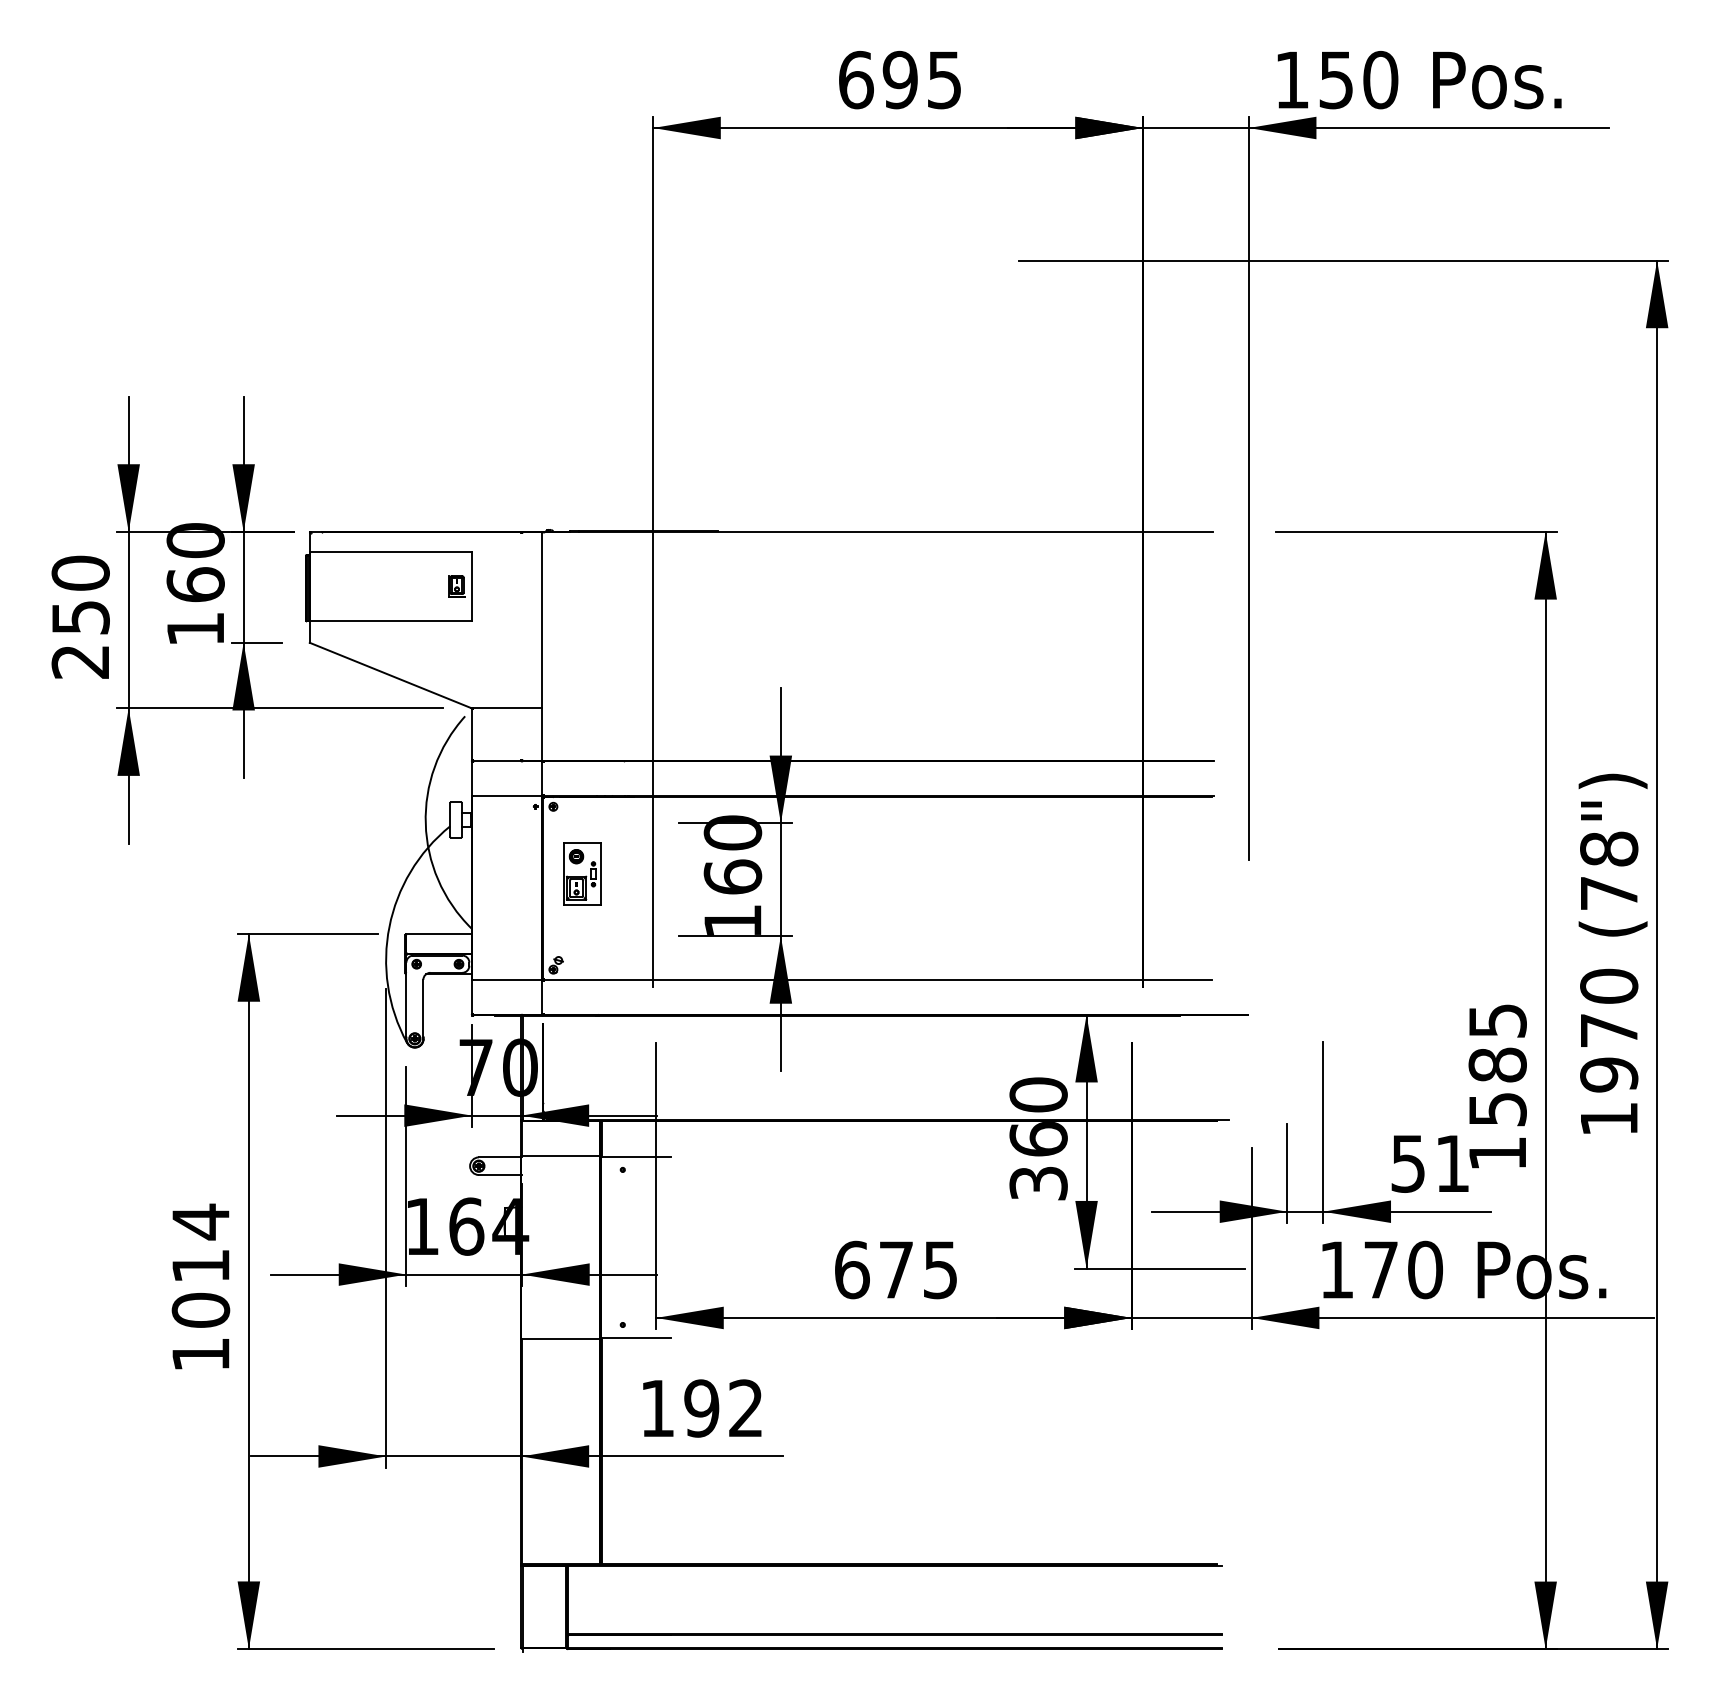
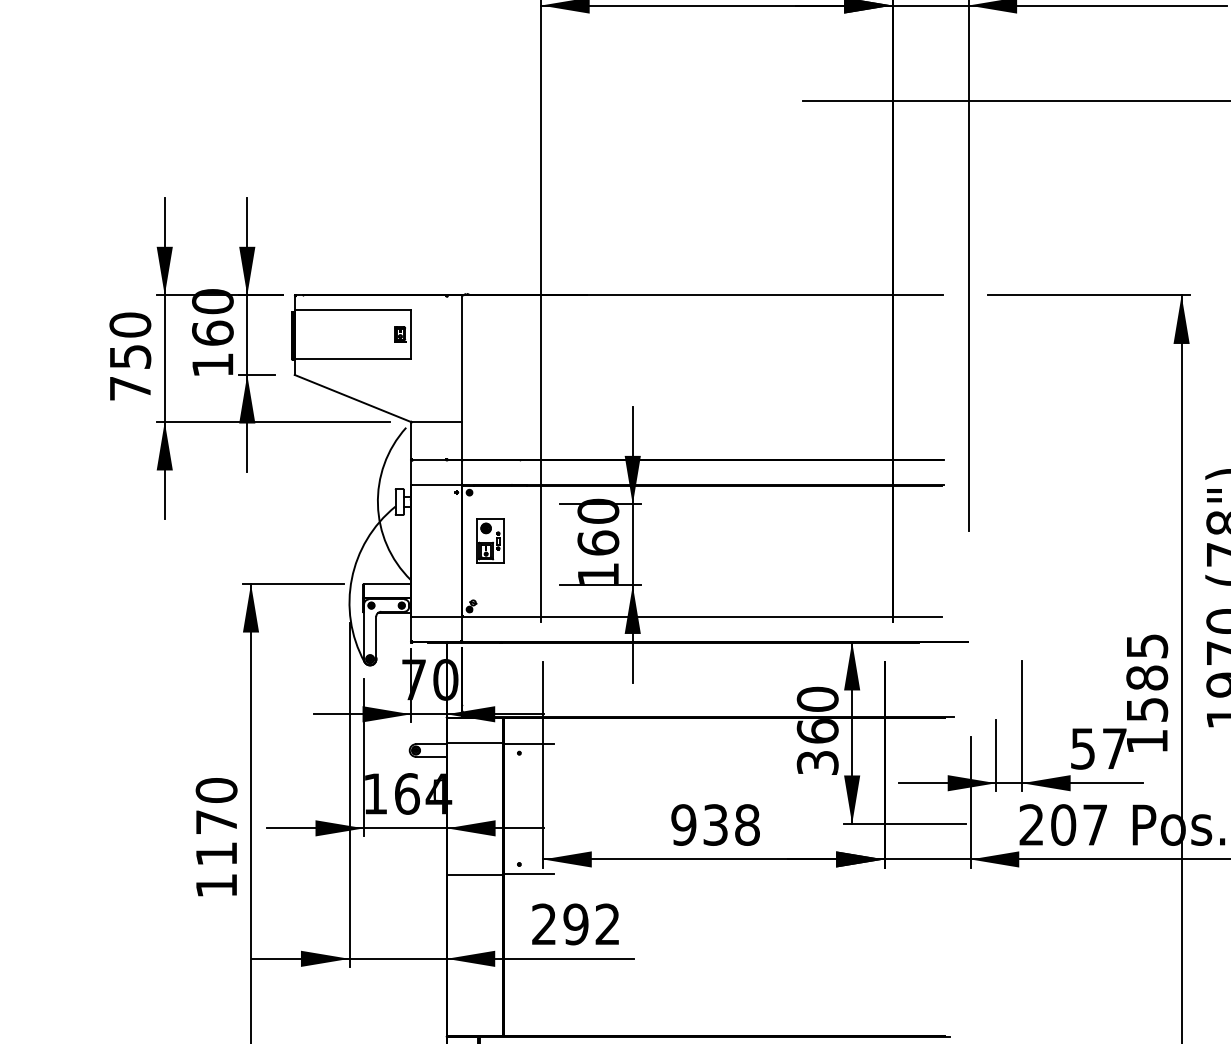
text: (79, 661) -> (129, 388), 250 -> 750
text: (1452, 1163) -> (1114, 748), 51 -> 57
text: (200, 1265) -> (216, 821), 1014 -> 1170
text: (896, 1269) -> (715, 824), 675 -> 938
text: (1381, 1269) -> (1063, 824), 170 -> 207
text: (656, 1407) -> (543, 923), 192 -> 292

